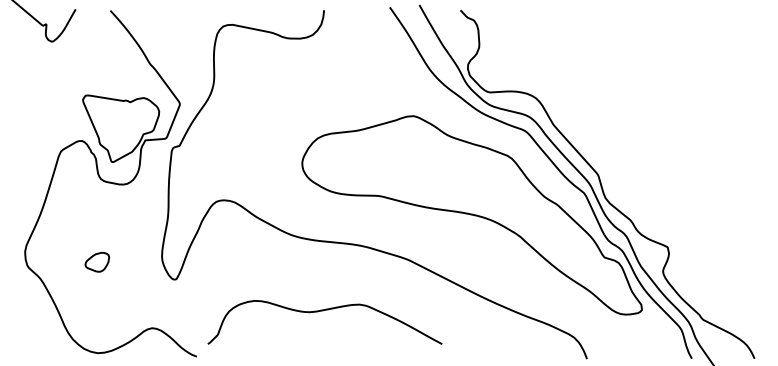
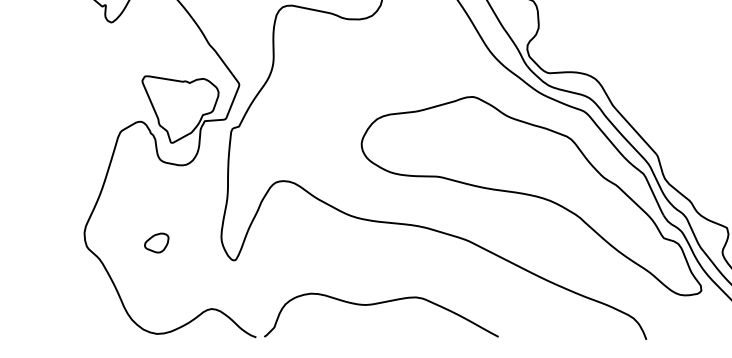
curve: (323, 311) -> (379, 304), moved

